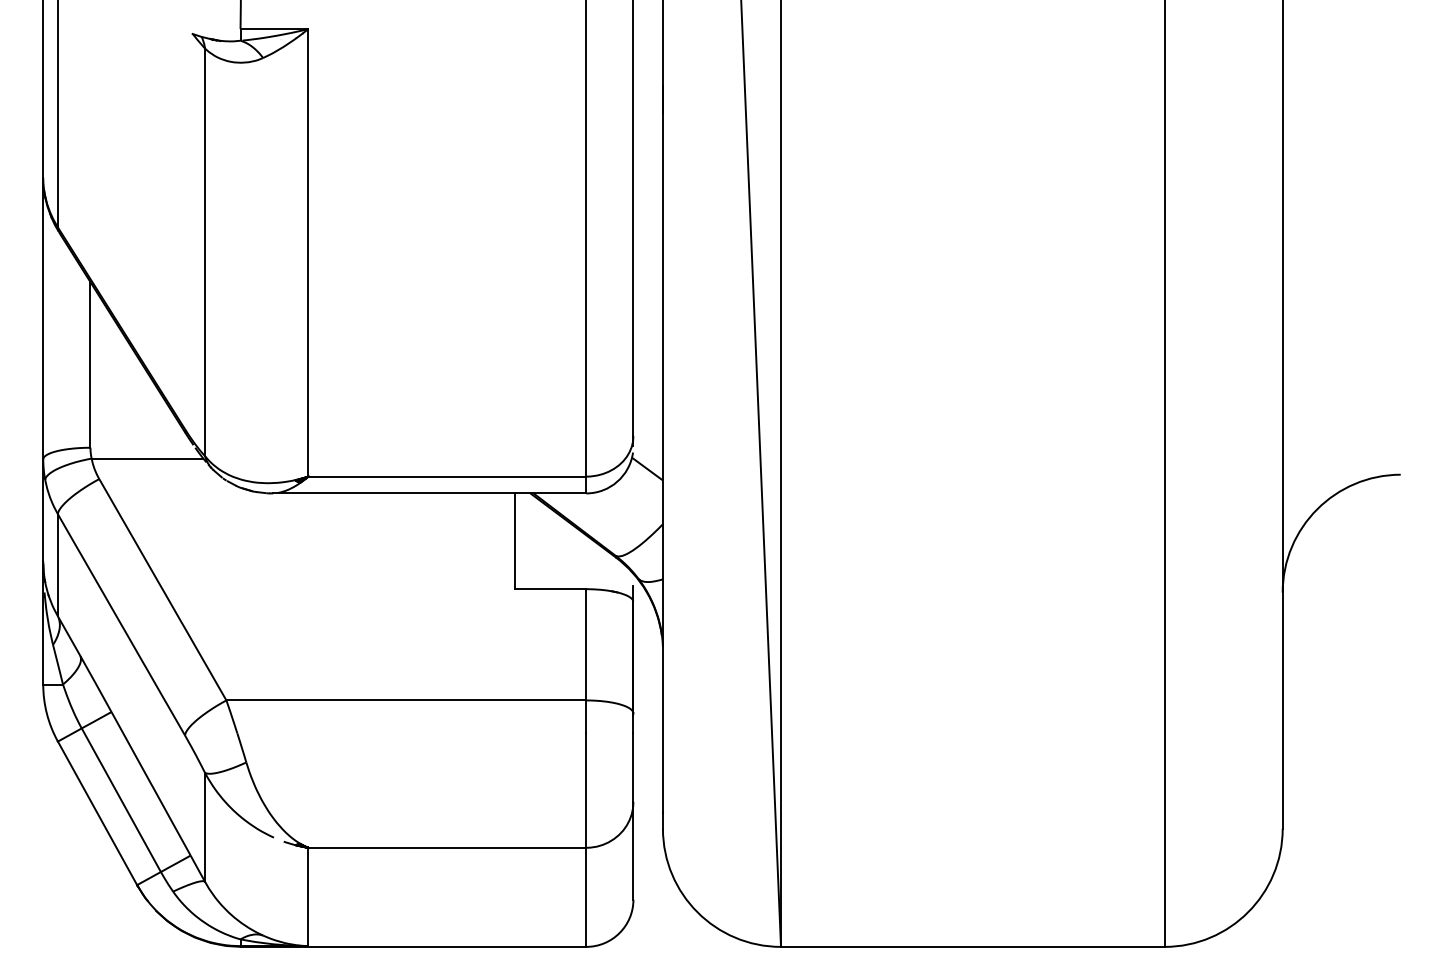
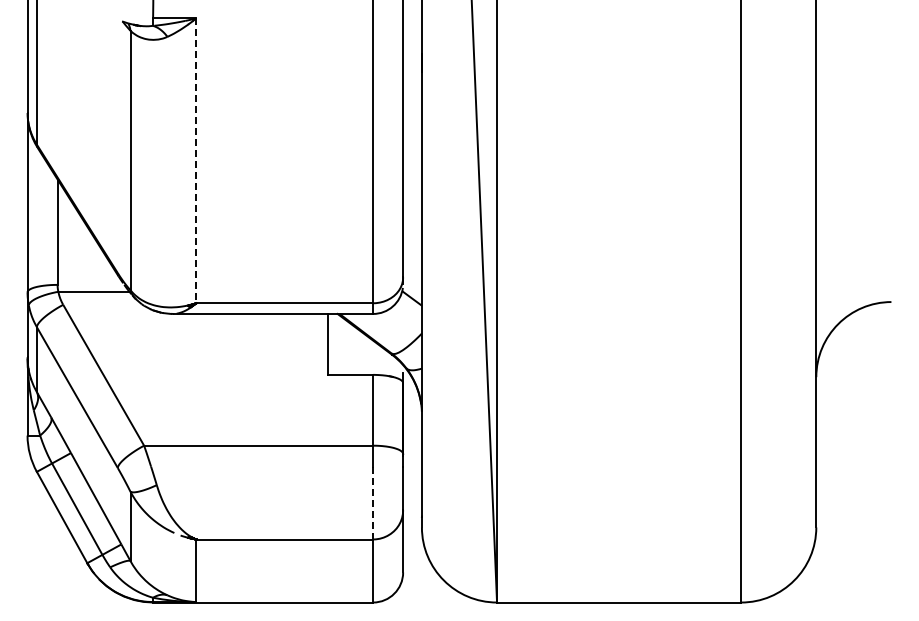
line: (308, 253) -> (196, 161), solid -> dashed
line: (586, 789) -> (373, 502), solid -> dashed

